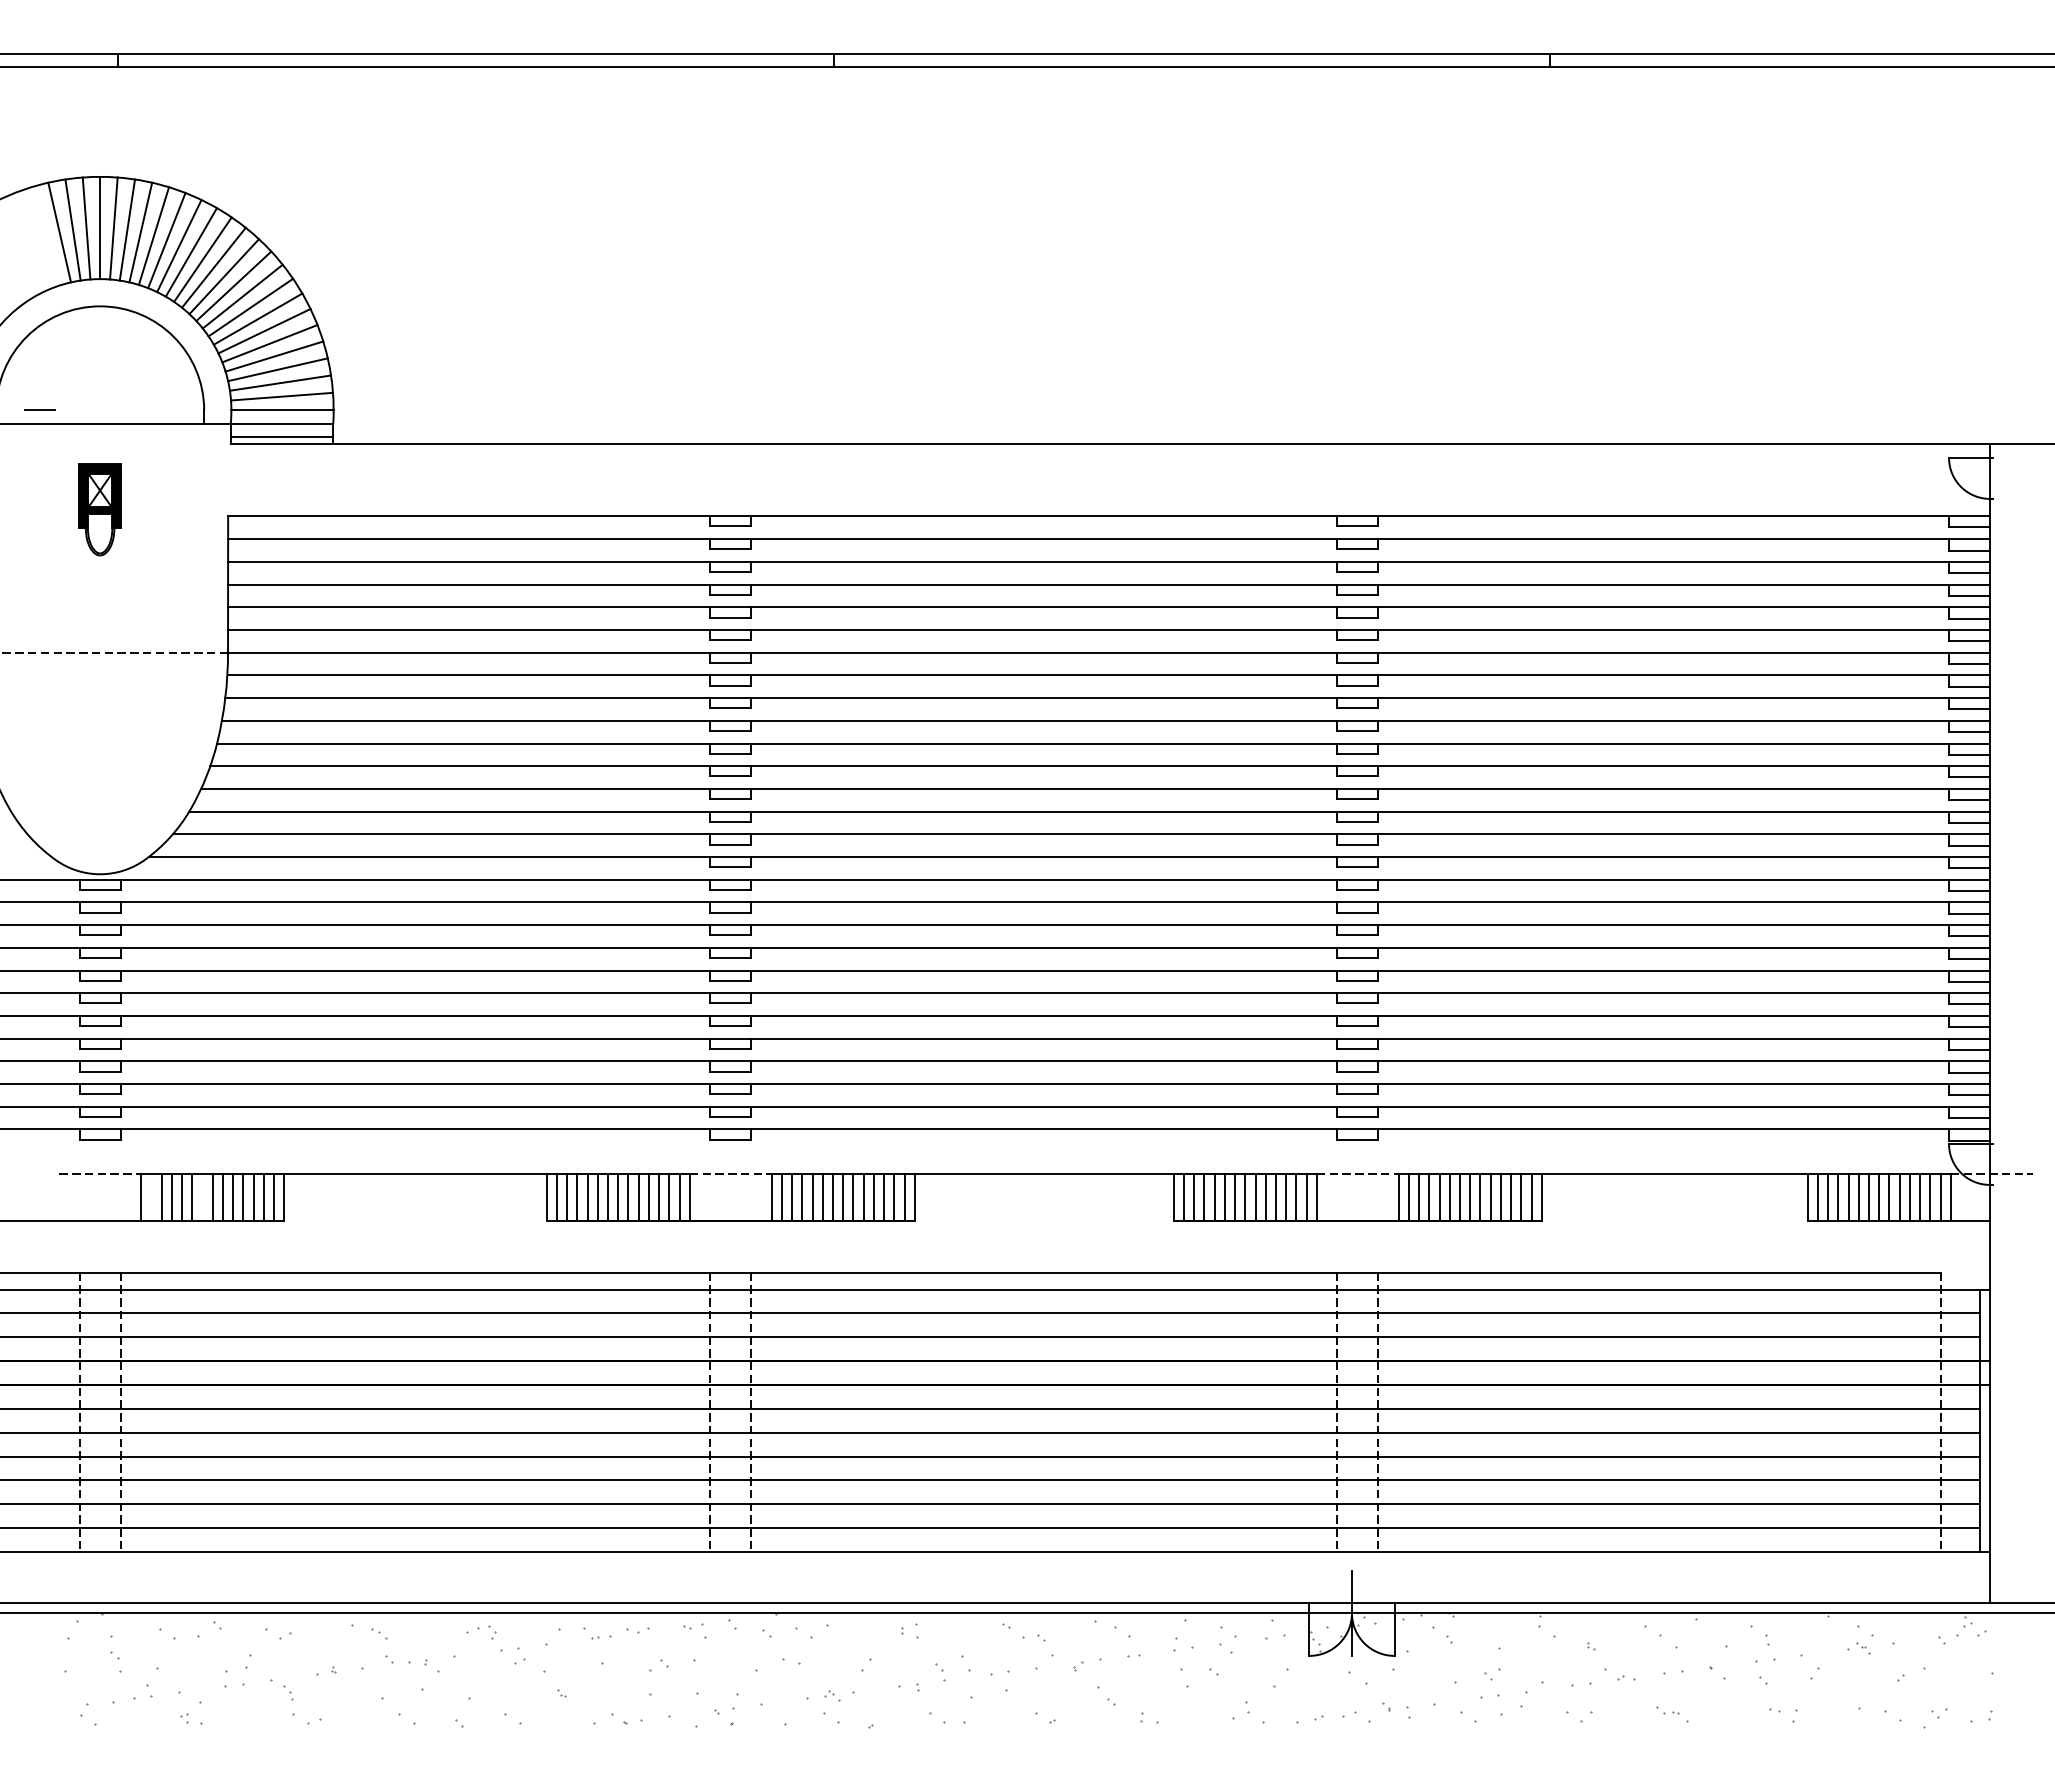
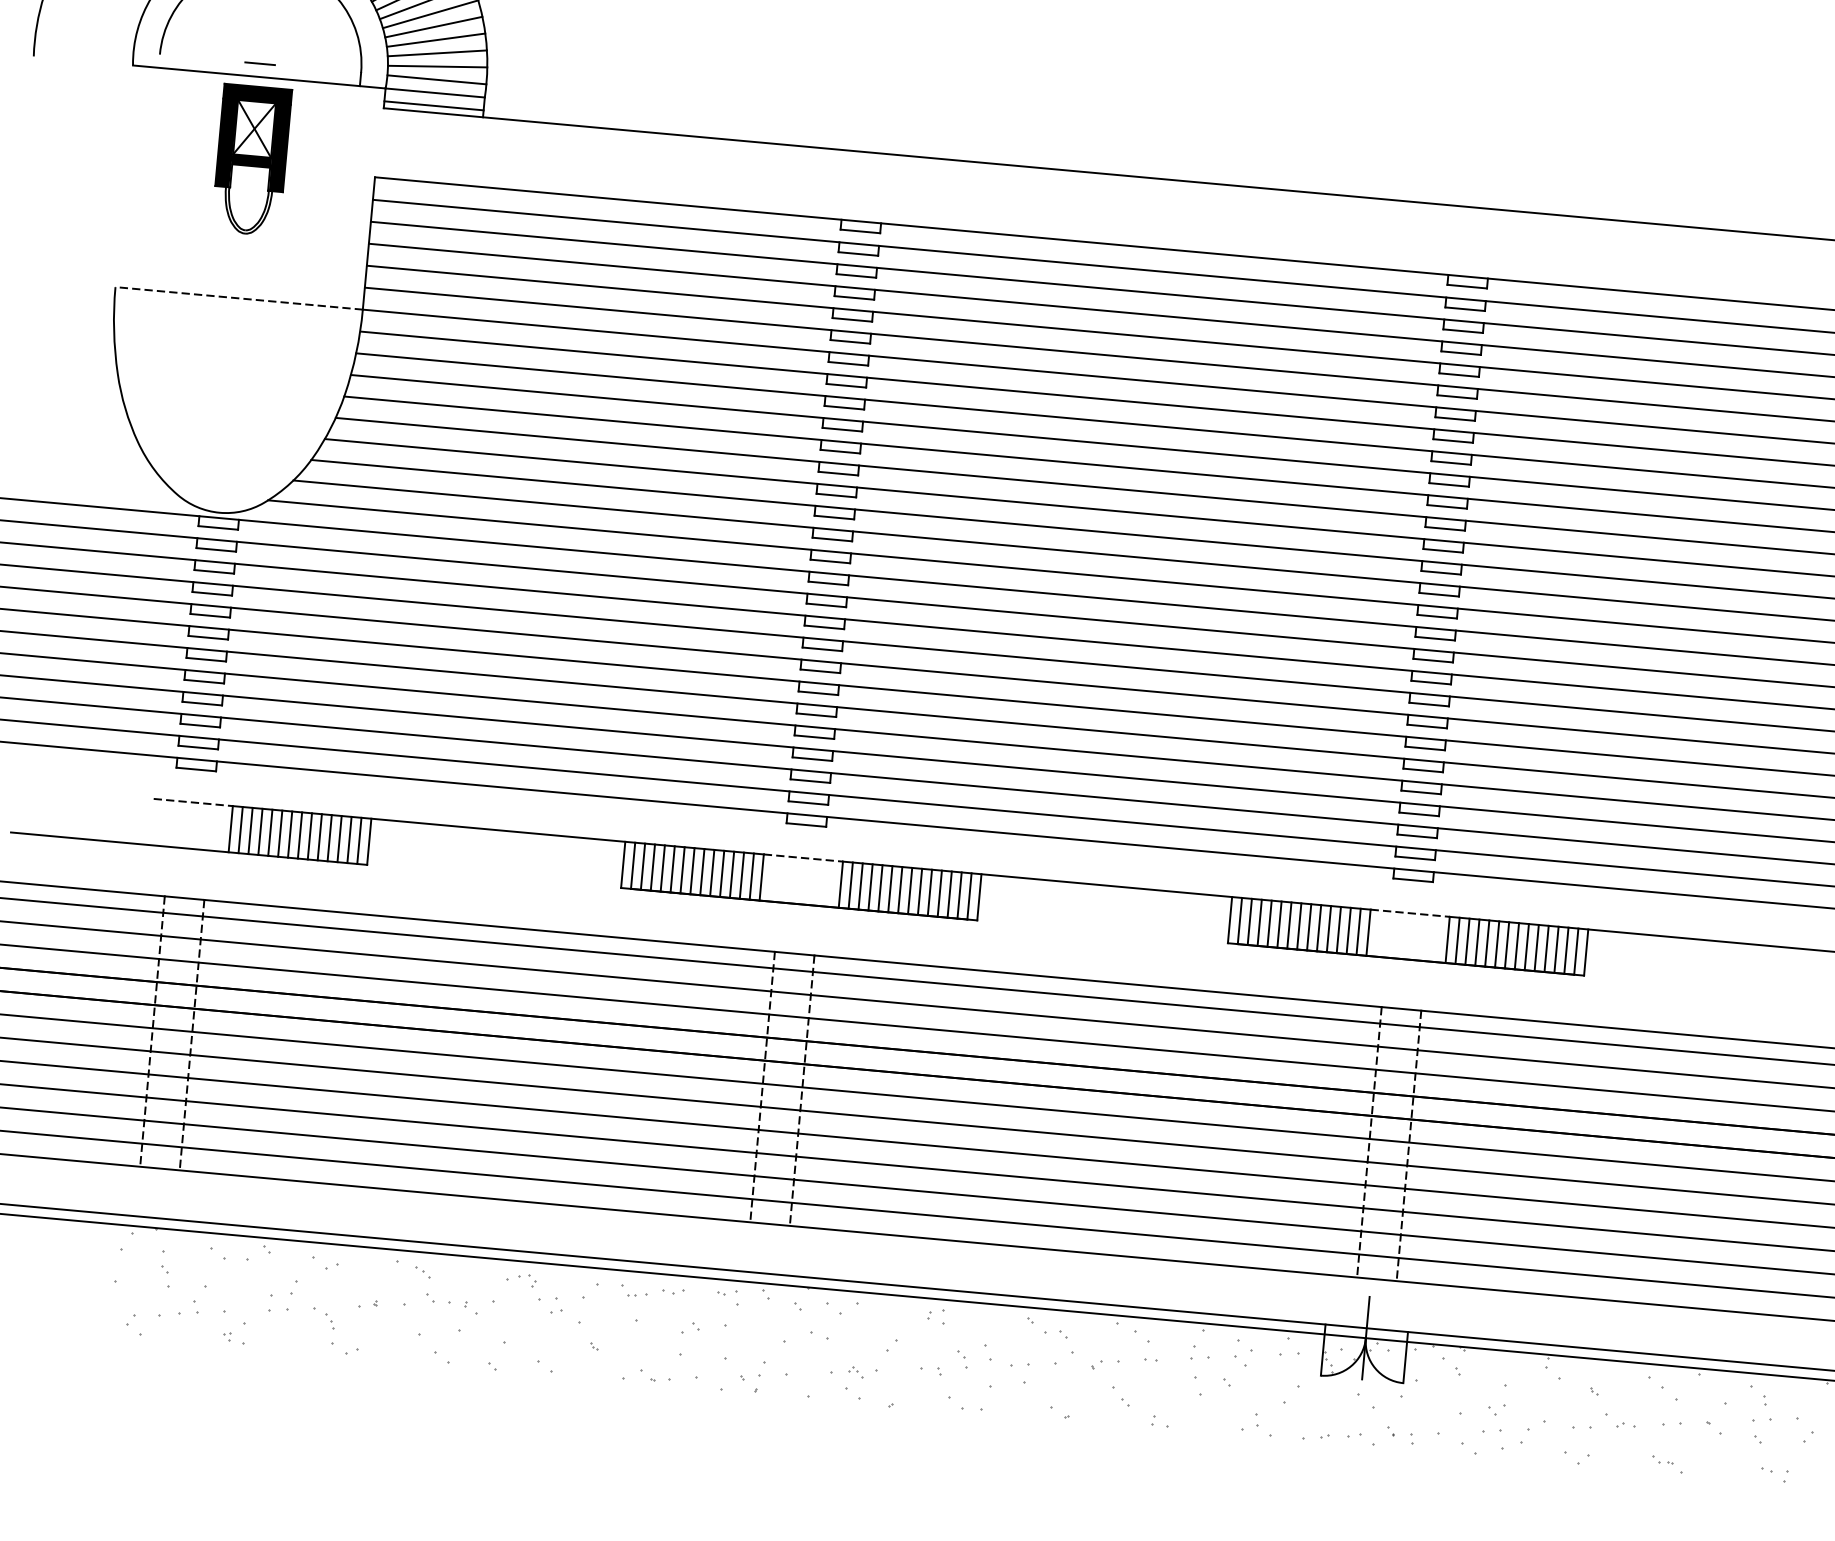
line: (39, 409) -> (259, 62), moved
part: (99, 509) -> (251, 159), size x1.67
line: (151, 1197) -> (240, 830), added
line: (202, 1197) -> (290, 834), added

